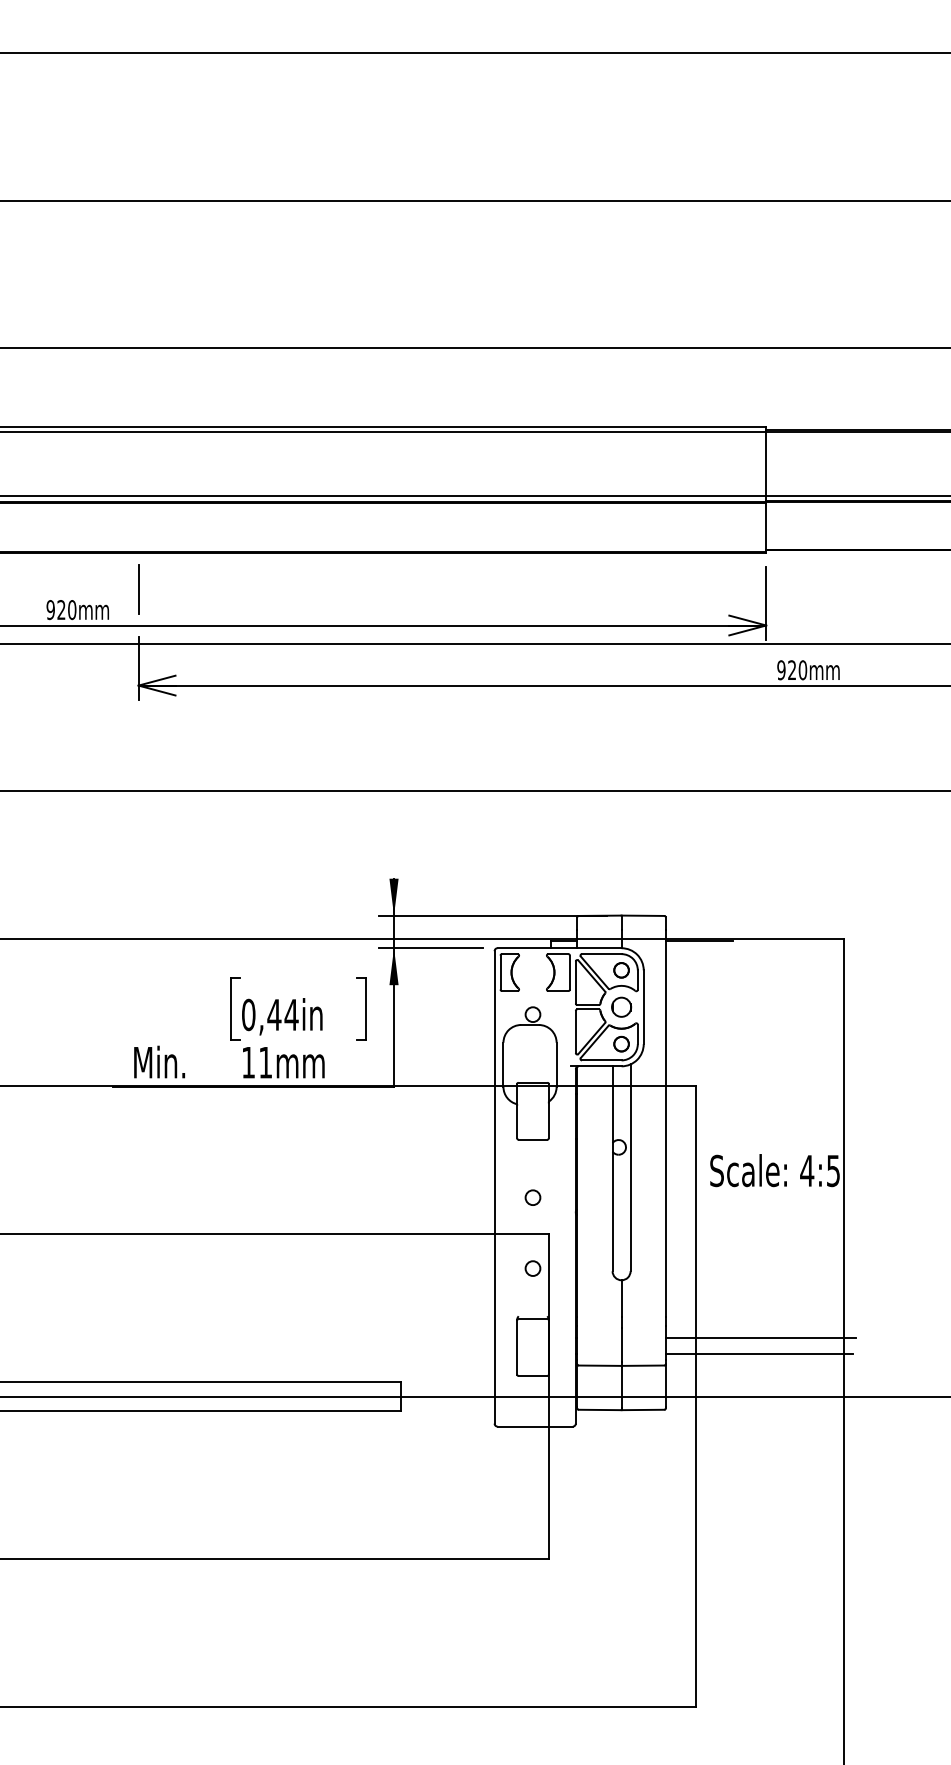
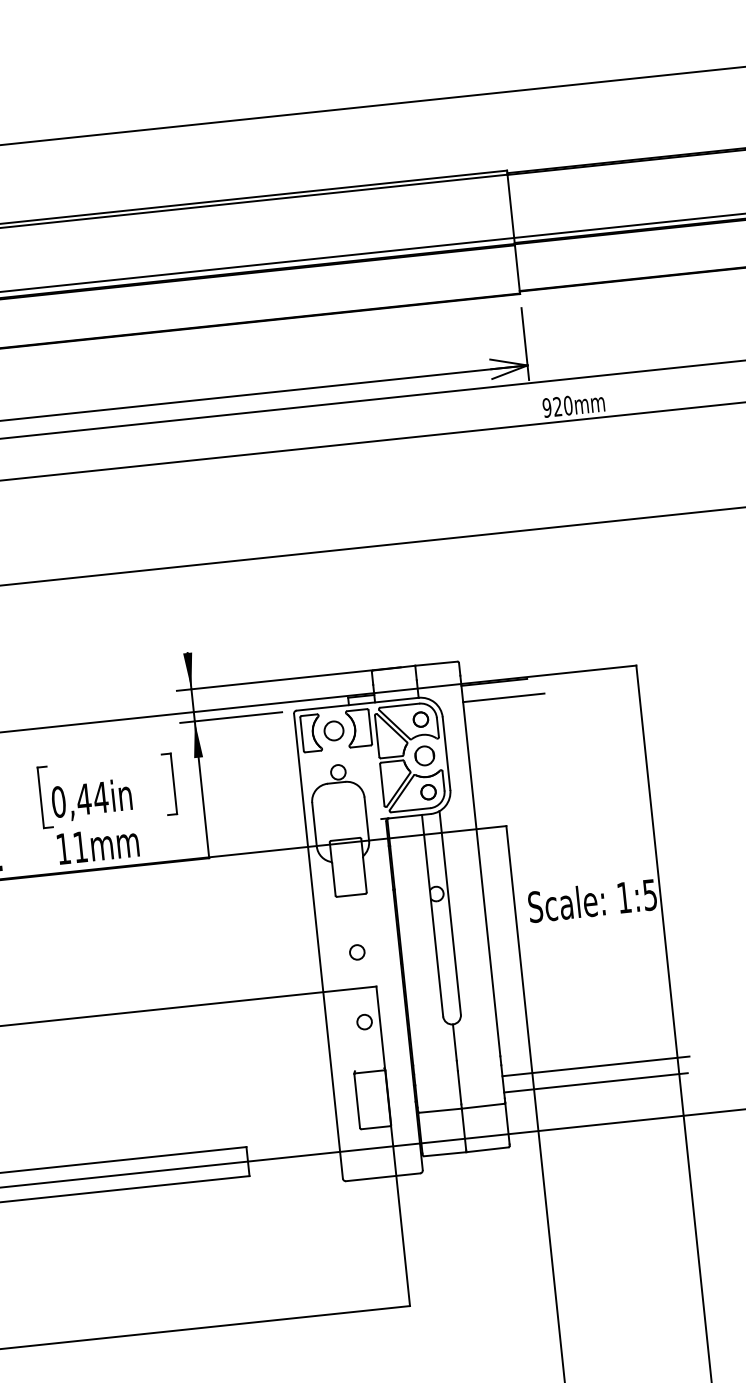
line: (706, 957) -> (503, 698), added
circle: (532, 972) -> (333, 730), added
text: (807, 1170) -> (624, 897), 4:5 -> 1:5

